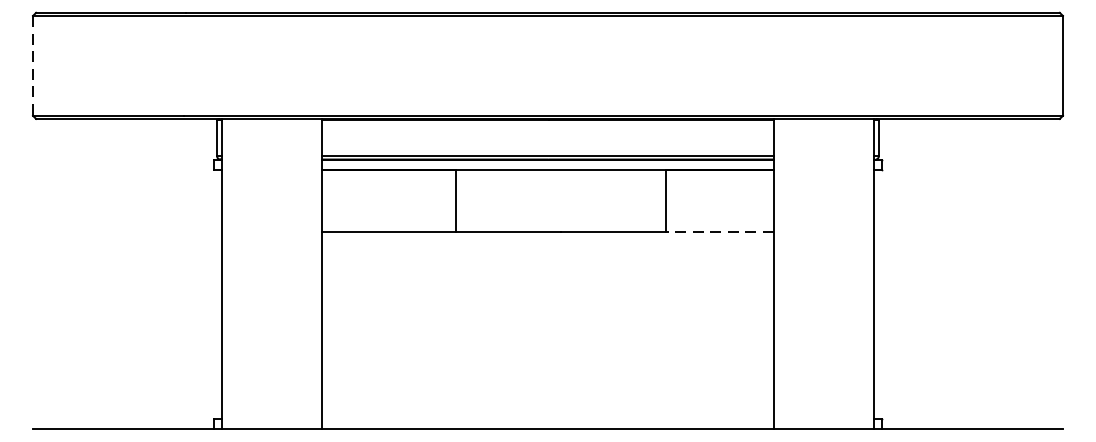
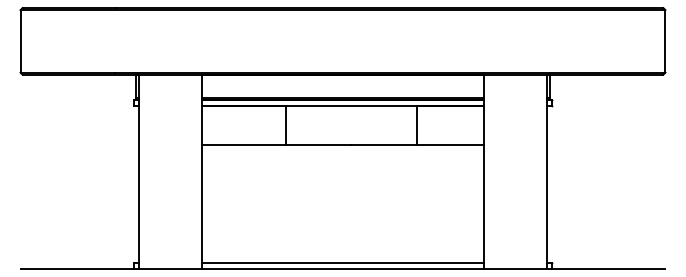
line: (32, 66) -> (20, 41), dashed -> solid
line: (719, 232) -> (450, 145), dashed -> solid
line: (547, 419) -> (342, 262), added

